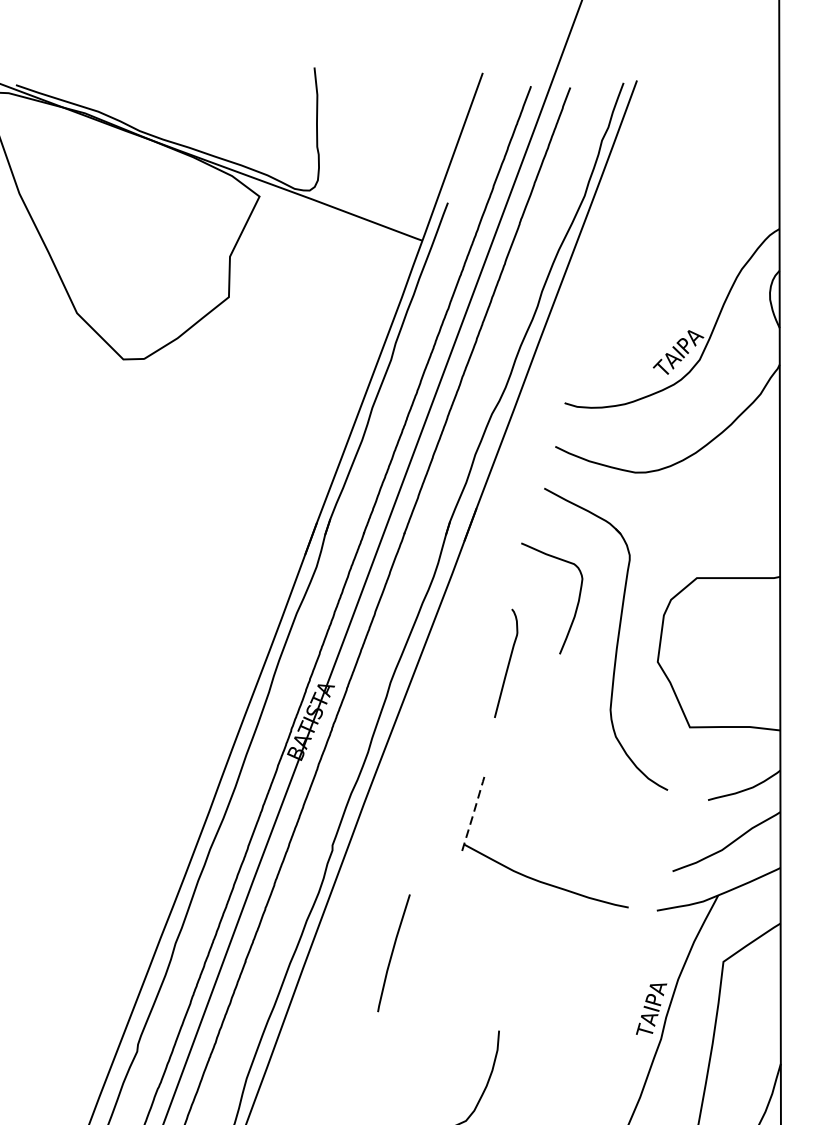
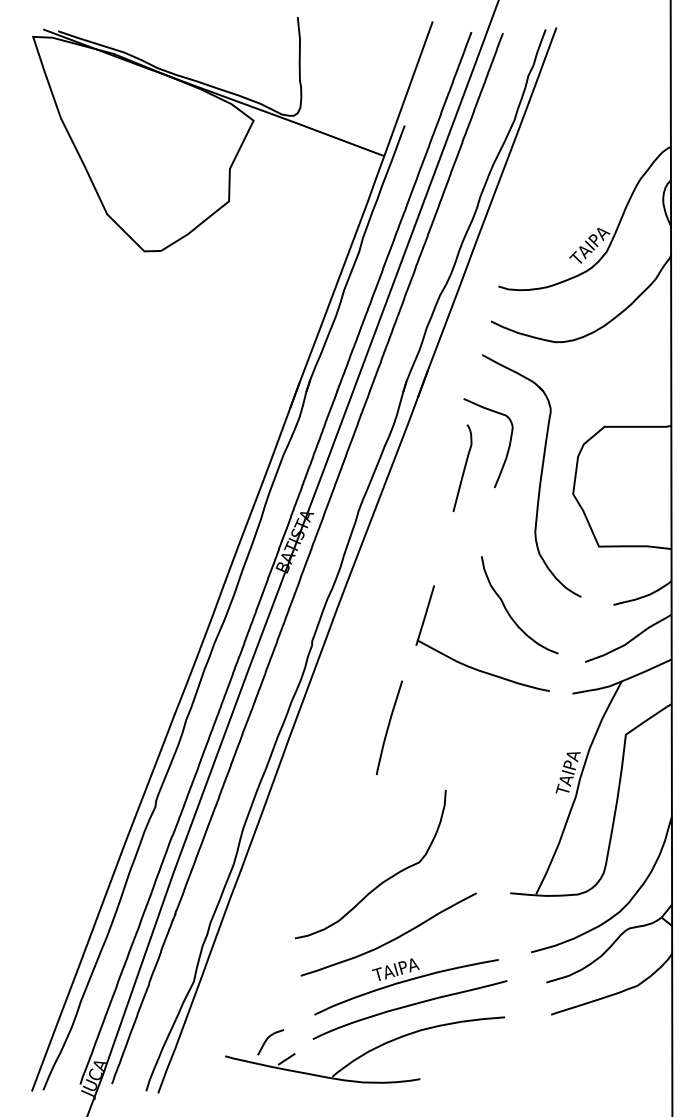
curve: (507, 663) -> (463, 468), moved
curve: (577, 808) -> (508, 611), added
line: (473, 811) -> (425, 614), dashed -> solid
line: (392, 952) -> (388, 727), moved

